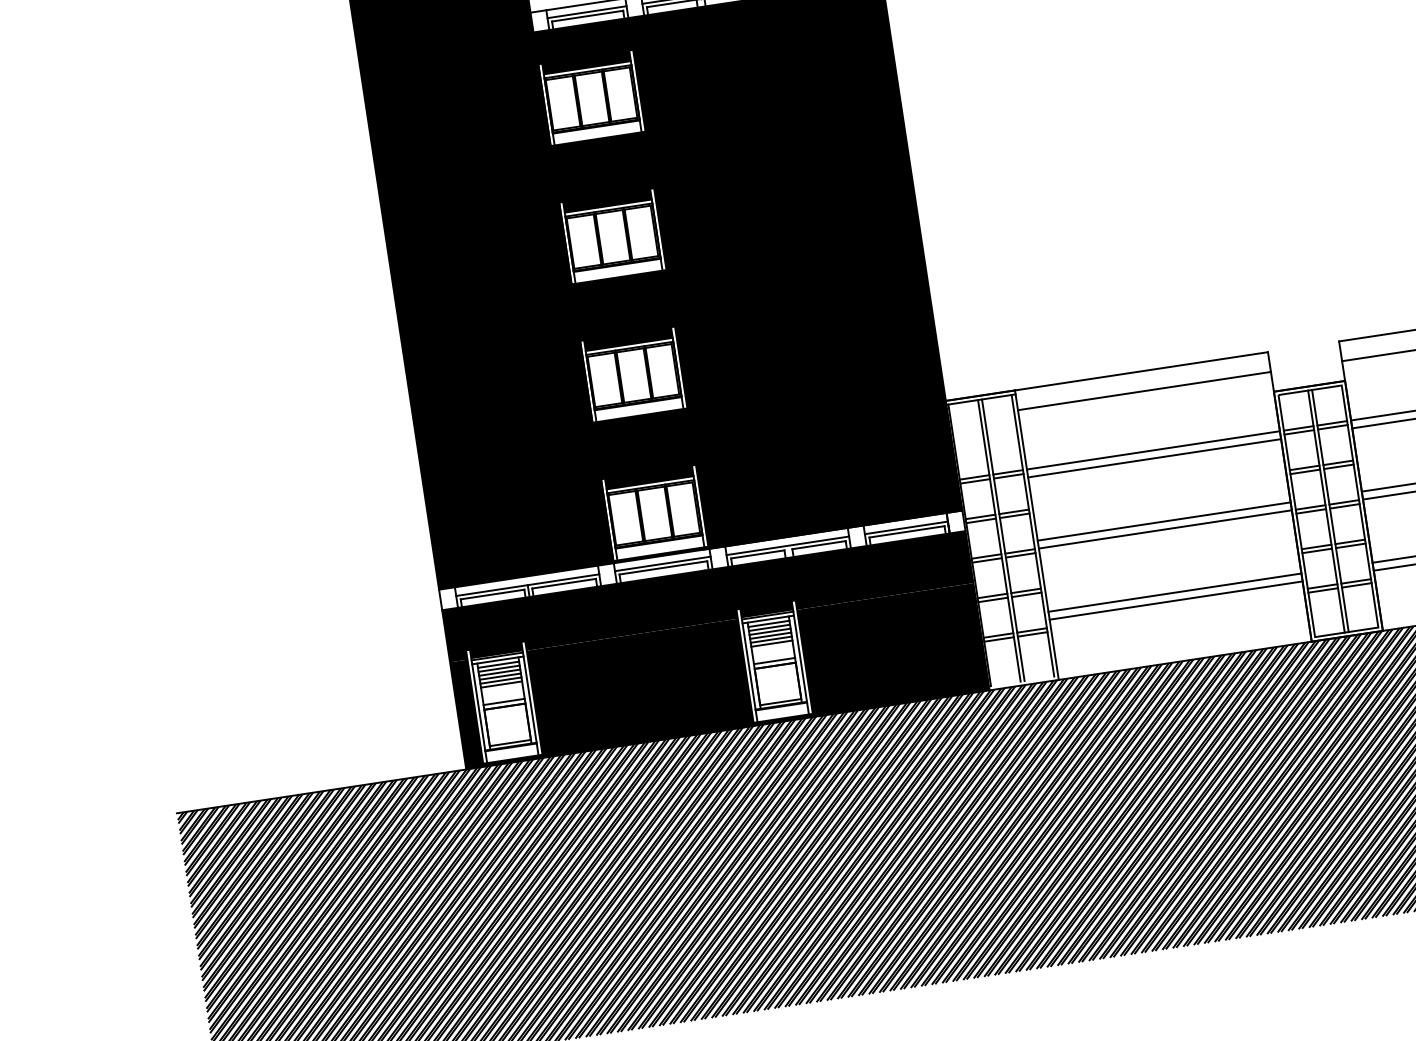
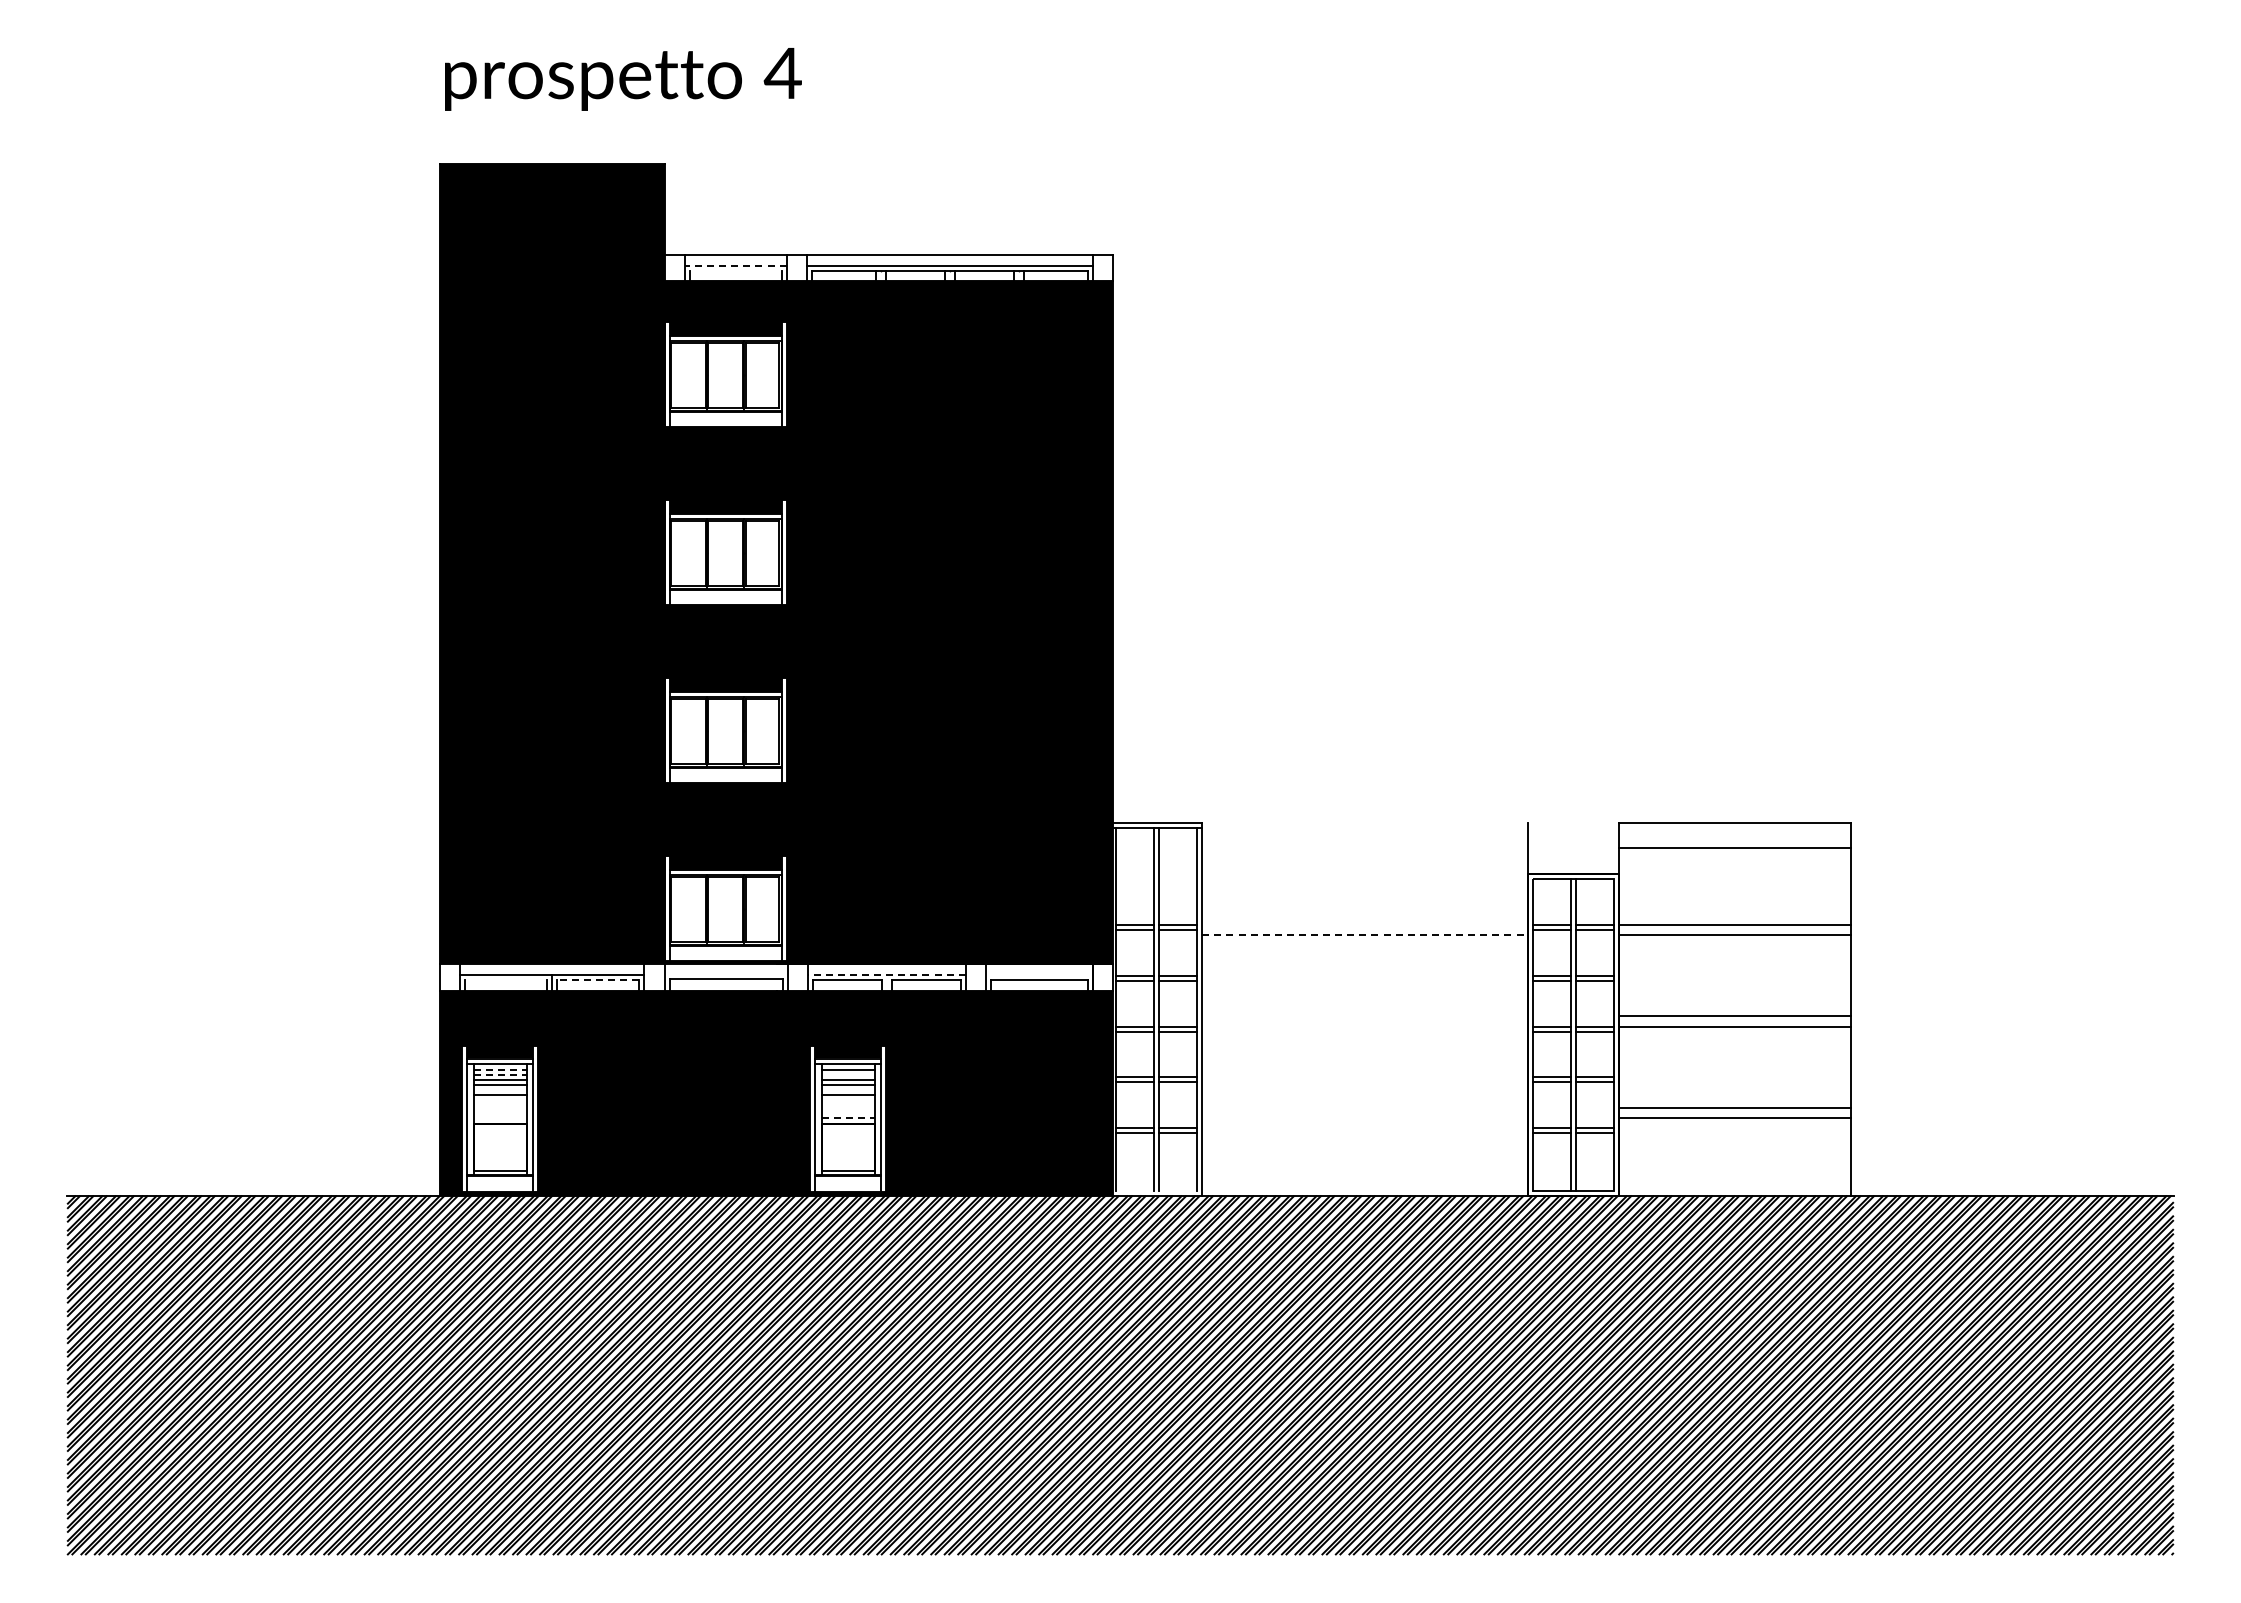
line: (586, 12) -> (735, 265), solid -> dashed
line: (587, 15) -> (735, 270), removed
line: (1106, 376) -> (1320, 823), removed
line: (1144, 391) -> (1364, 848), removed
line: (1152, 450) -> (1364, 924), removed
line: (1154, 457) -> (1365, 934), solid -> dashed
line: (1163, 521) -> (1364, 1016), removed
line: (906, 528) -> (1039, 975), removed
line: (1164, 529) -> (1364, 1026), removed
line: (787, 546) -> (886, 975), solid -> dashed
line: (662, 564) -> (725, 974), removed
line: (564, 583) -> (598, 980), solid -> dashed
line: (1174, 592) -> (1364, 1107), removed
line: (492, 594) -> (506, 980), removed
line: (1175, 600) -> (1364, 1118), removed
line: (769, 628) -> (847, 1075), removed
line: (770, 639) -> (847, 1090), removed
line: (774, 660) -> (848, 1117), solid -> dashed
line: (498, 664) -> (500, 1069), solid -> dashed
line: (499, 669) -> (500, 1075), solid -> dashed
line: (500, 680) -> (499, 1090), removed
line: (503, 701) -> (499, 1117), removed

